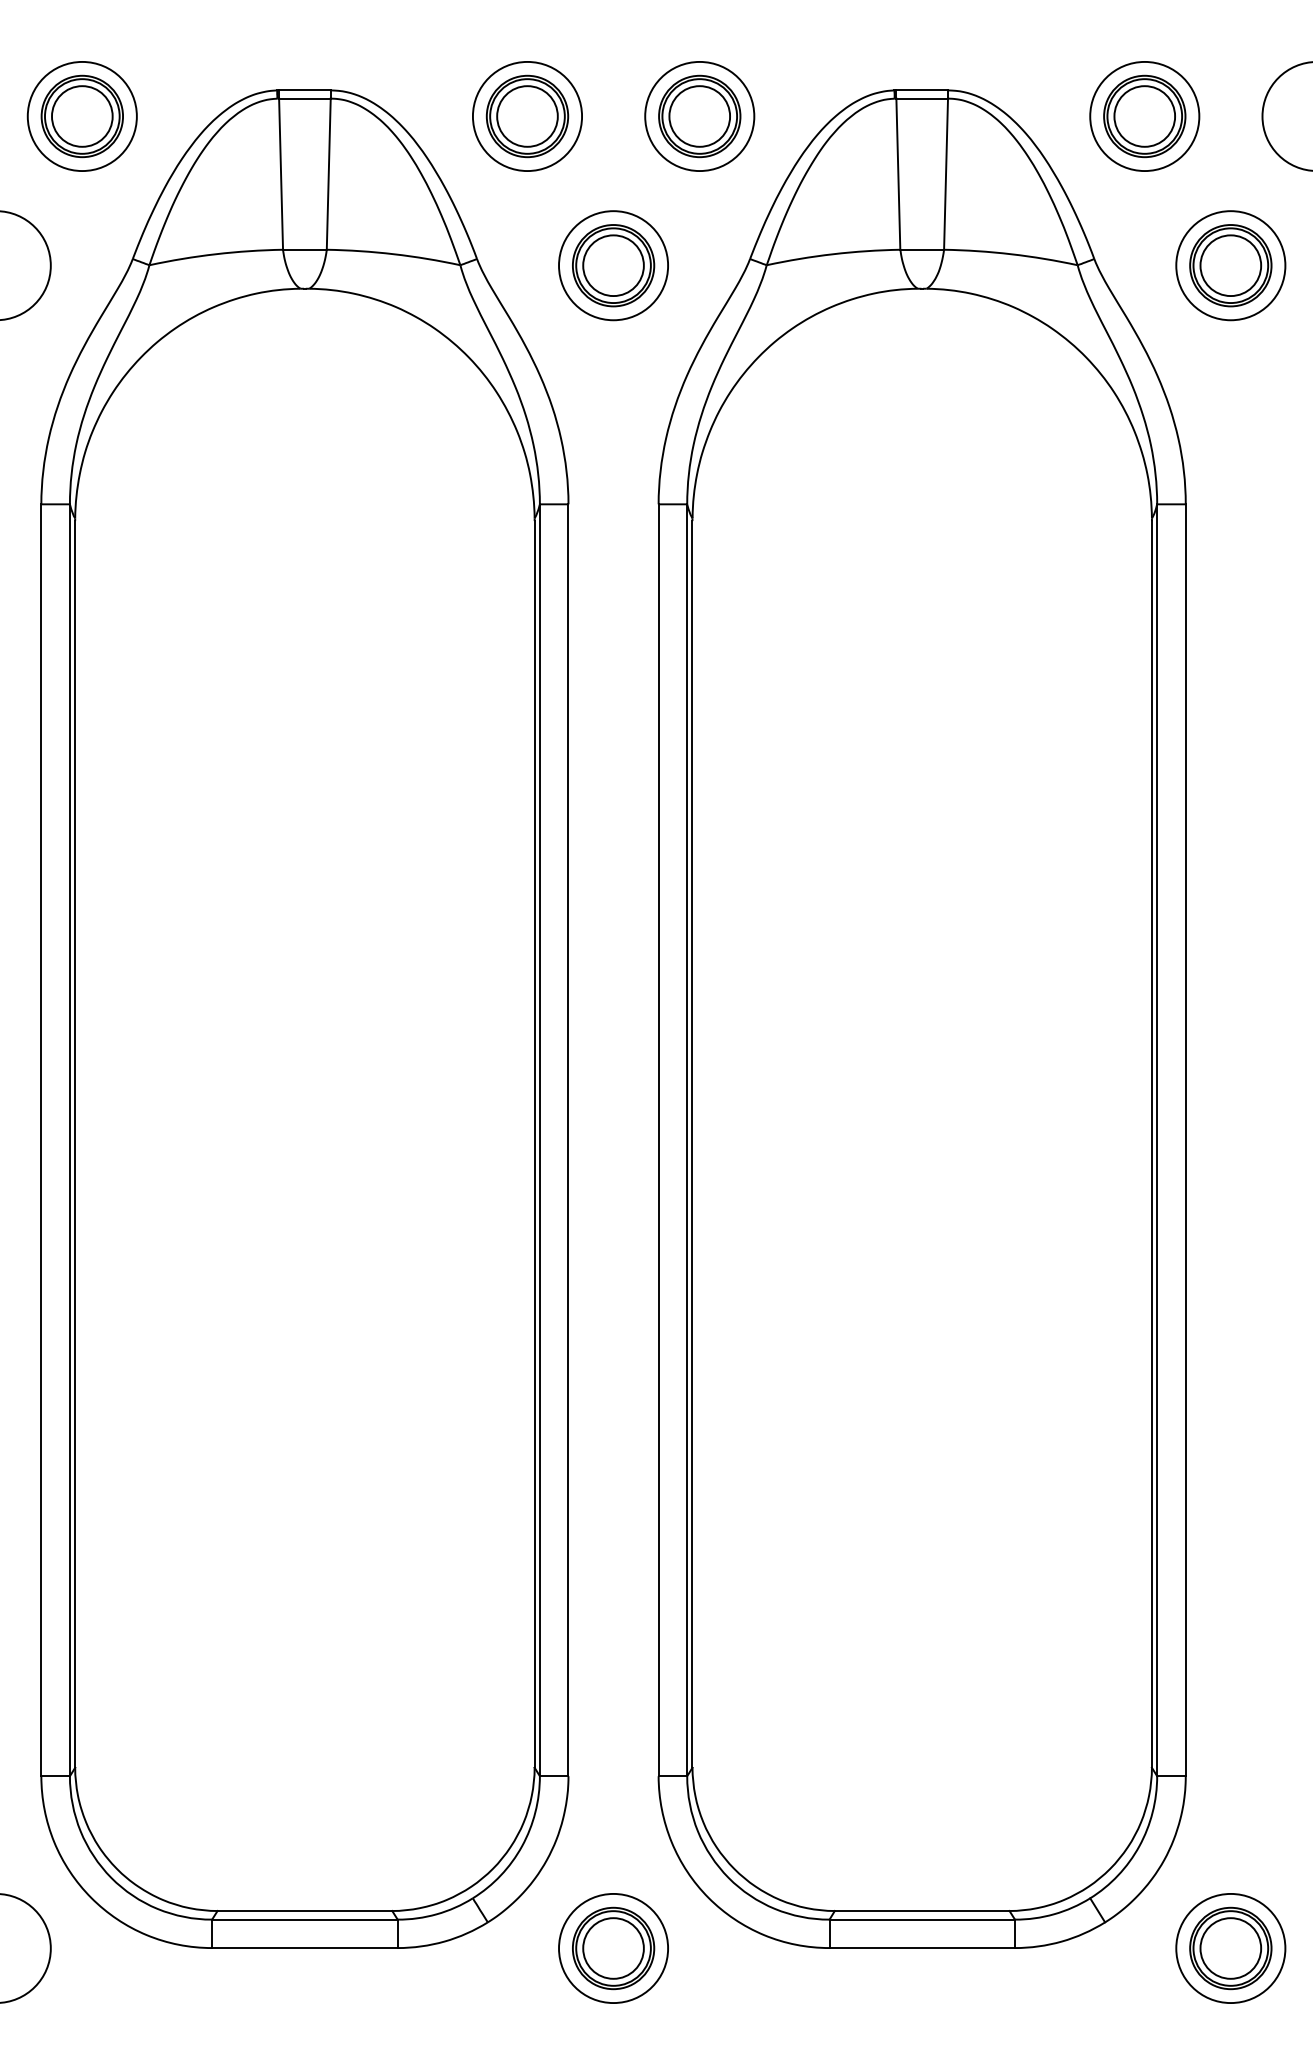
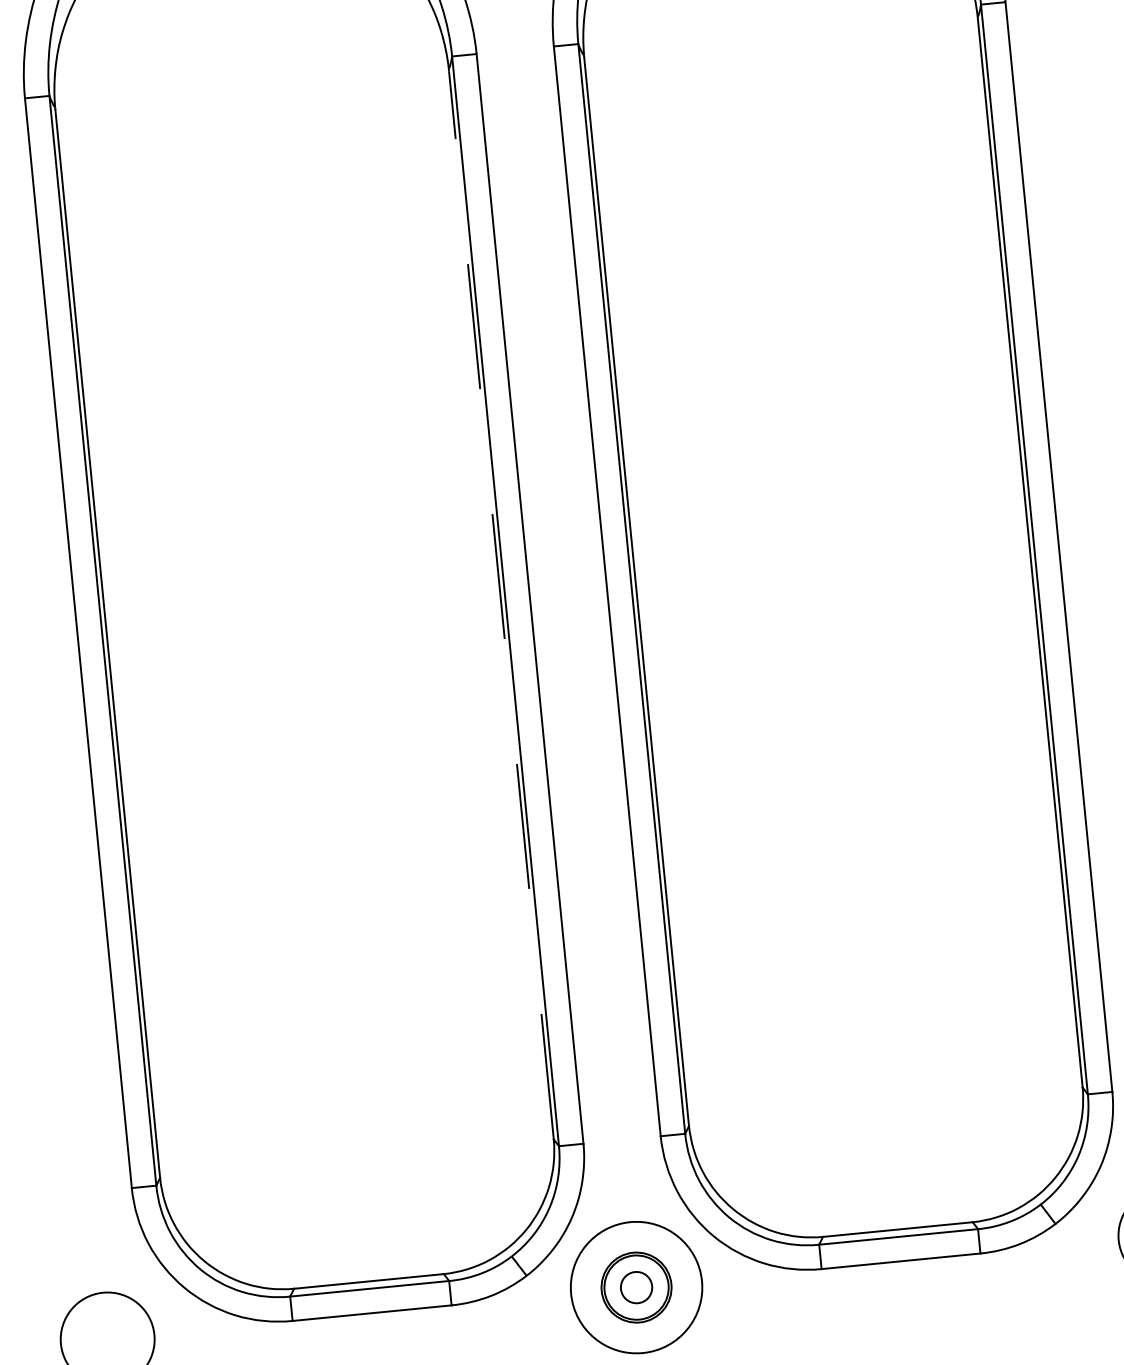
line: (534, 1143) -> (501, 604), solid -> dashed
circle: (613, 1948) -> (636, 1287), size x0.6
circle: (613, 1948) -> (636, 1287), size x1.4

